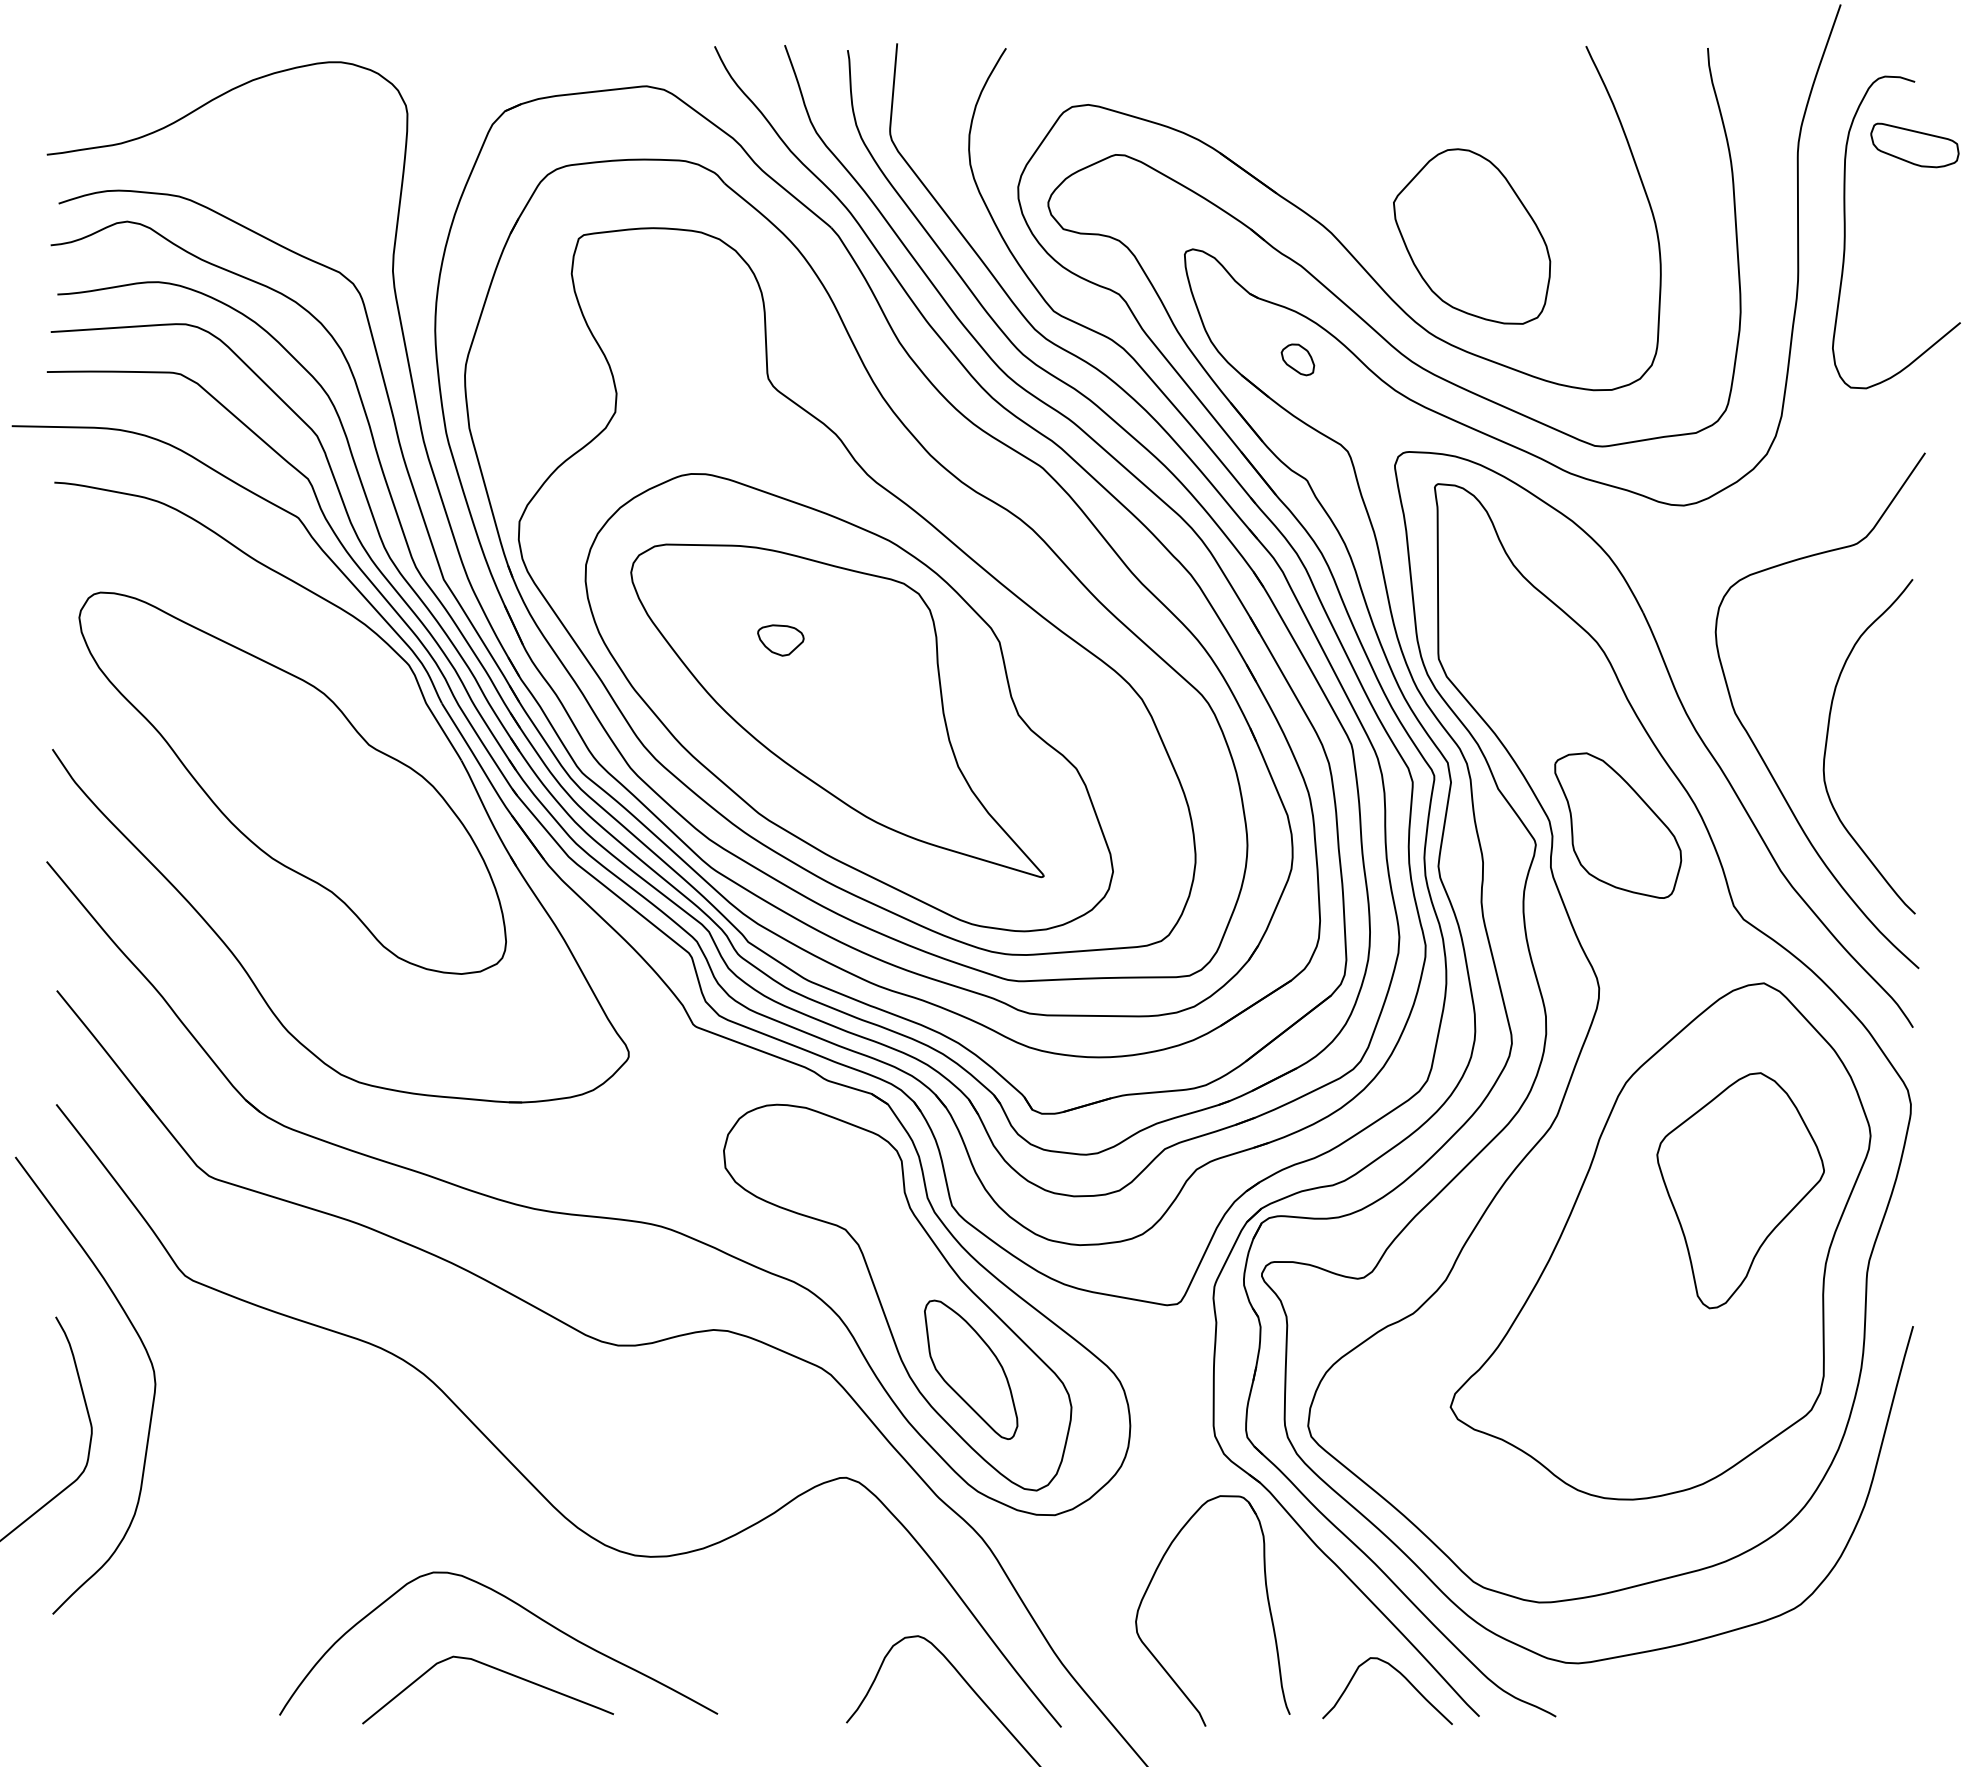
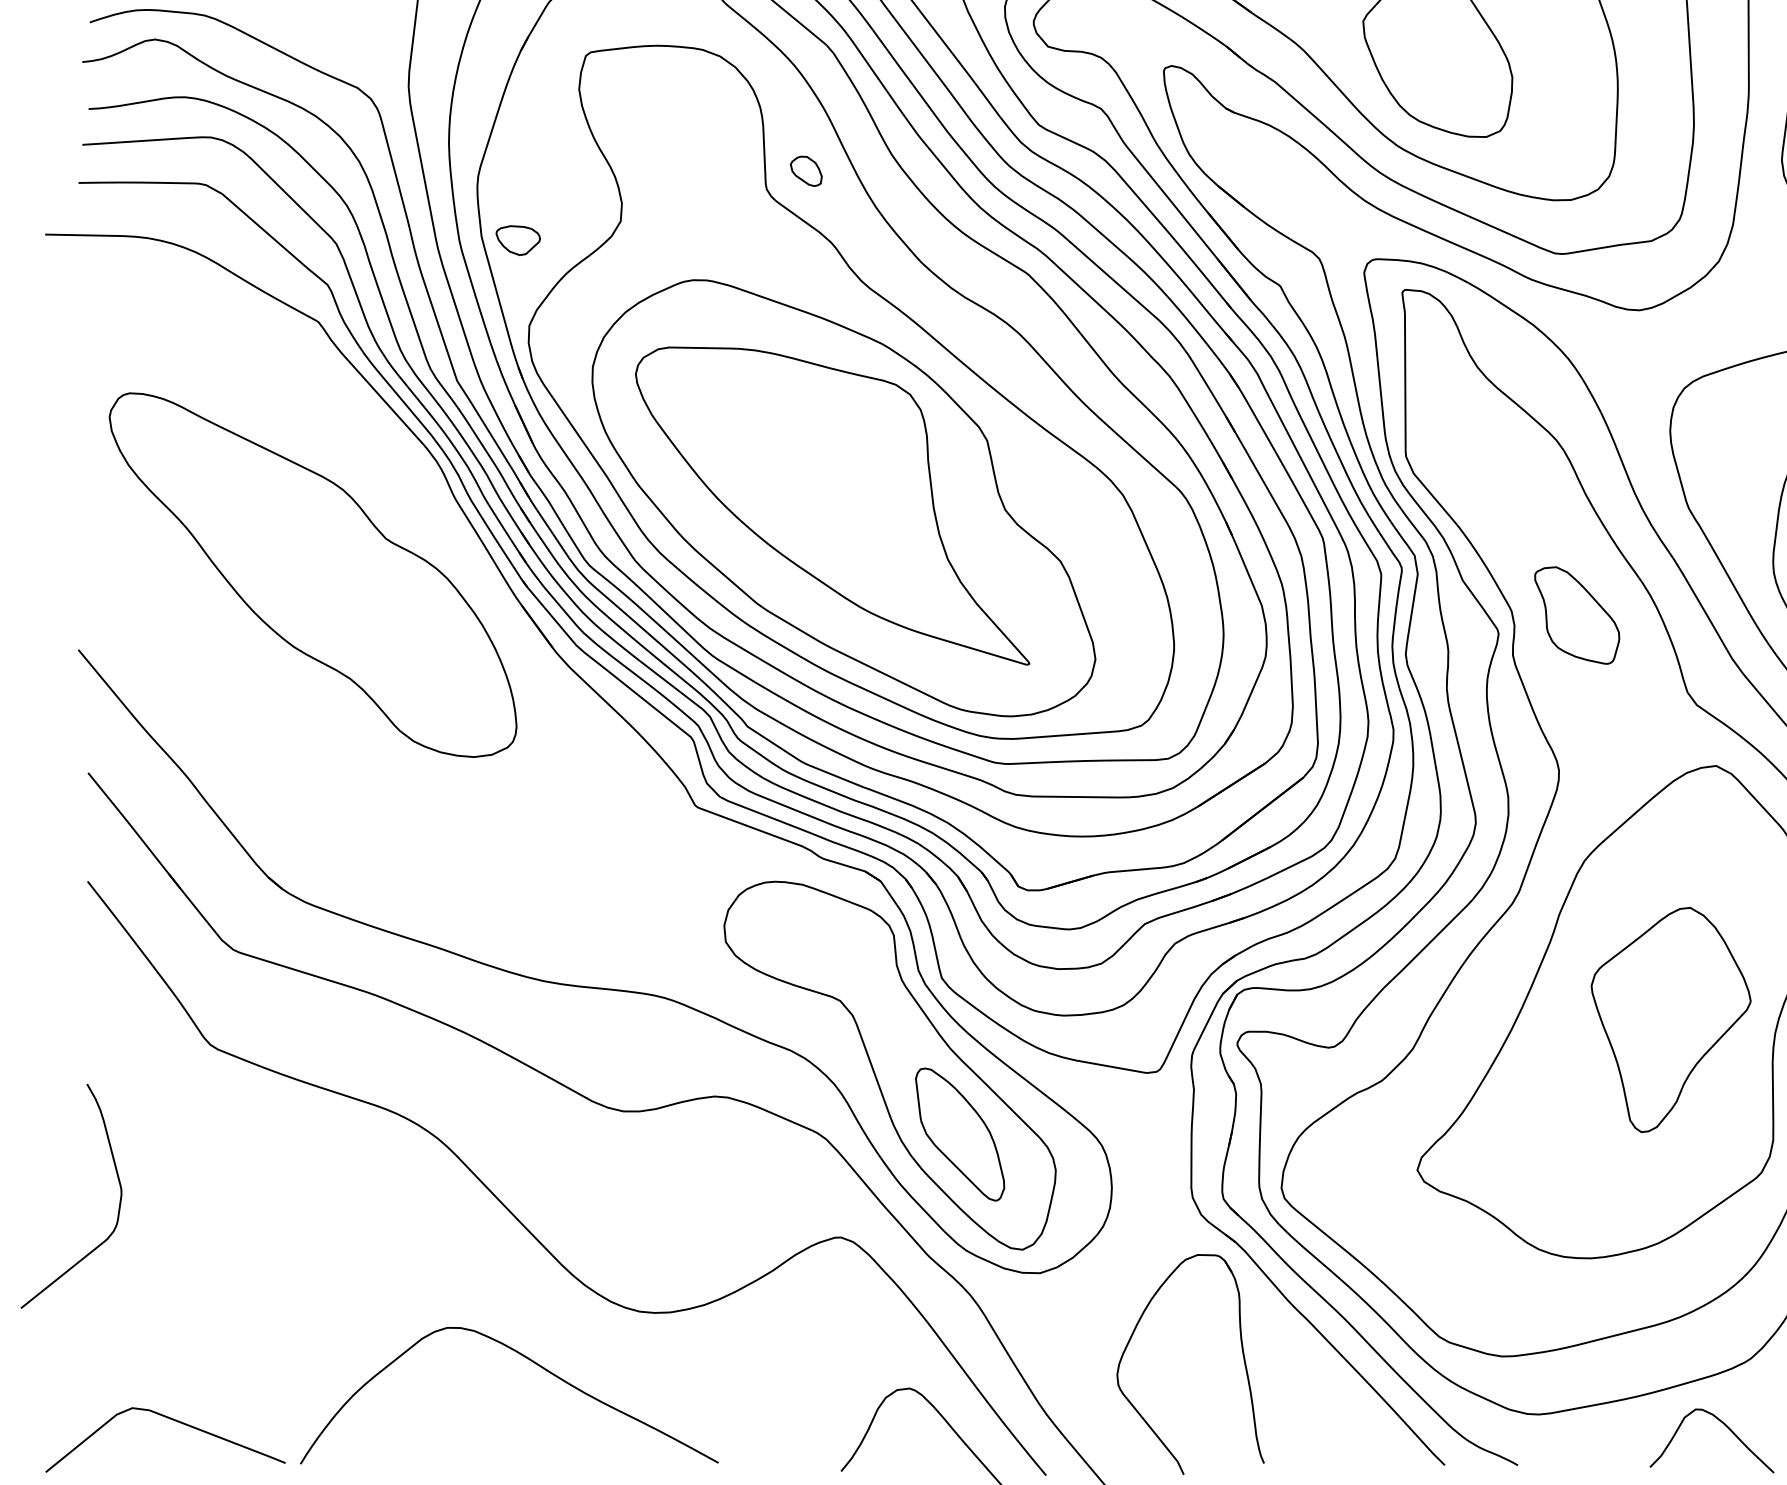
part: (1297, 359) -> (805, 171), moved
part: (780, 640) -> (517, 240), moved
part: (441, 730) -> (454, 524), removed
part: (1618, 825) -> (1577, 615), size x0.7
part: (1740, 1190) -> (1670, 1019), moved
curve: (153, 1378) -> (180, 1142), removed
curve: (497, 1670) -> (174, 1421), moved
curve: (1401, 1675) -> (1725, 1426), moved

